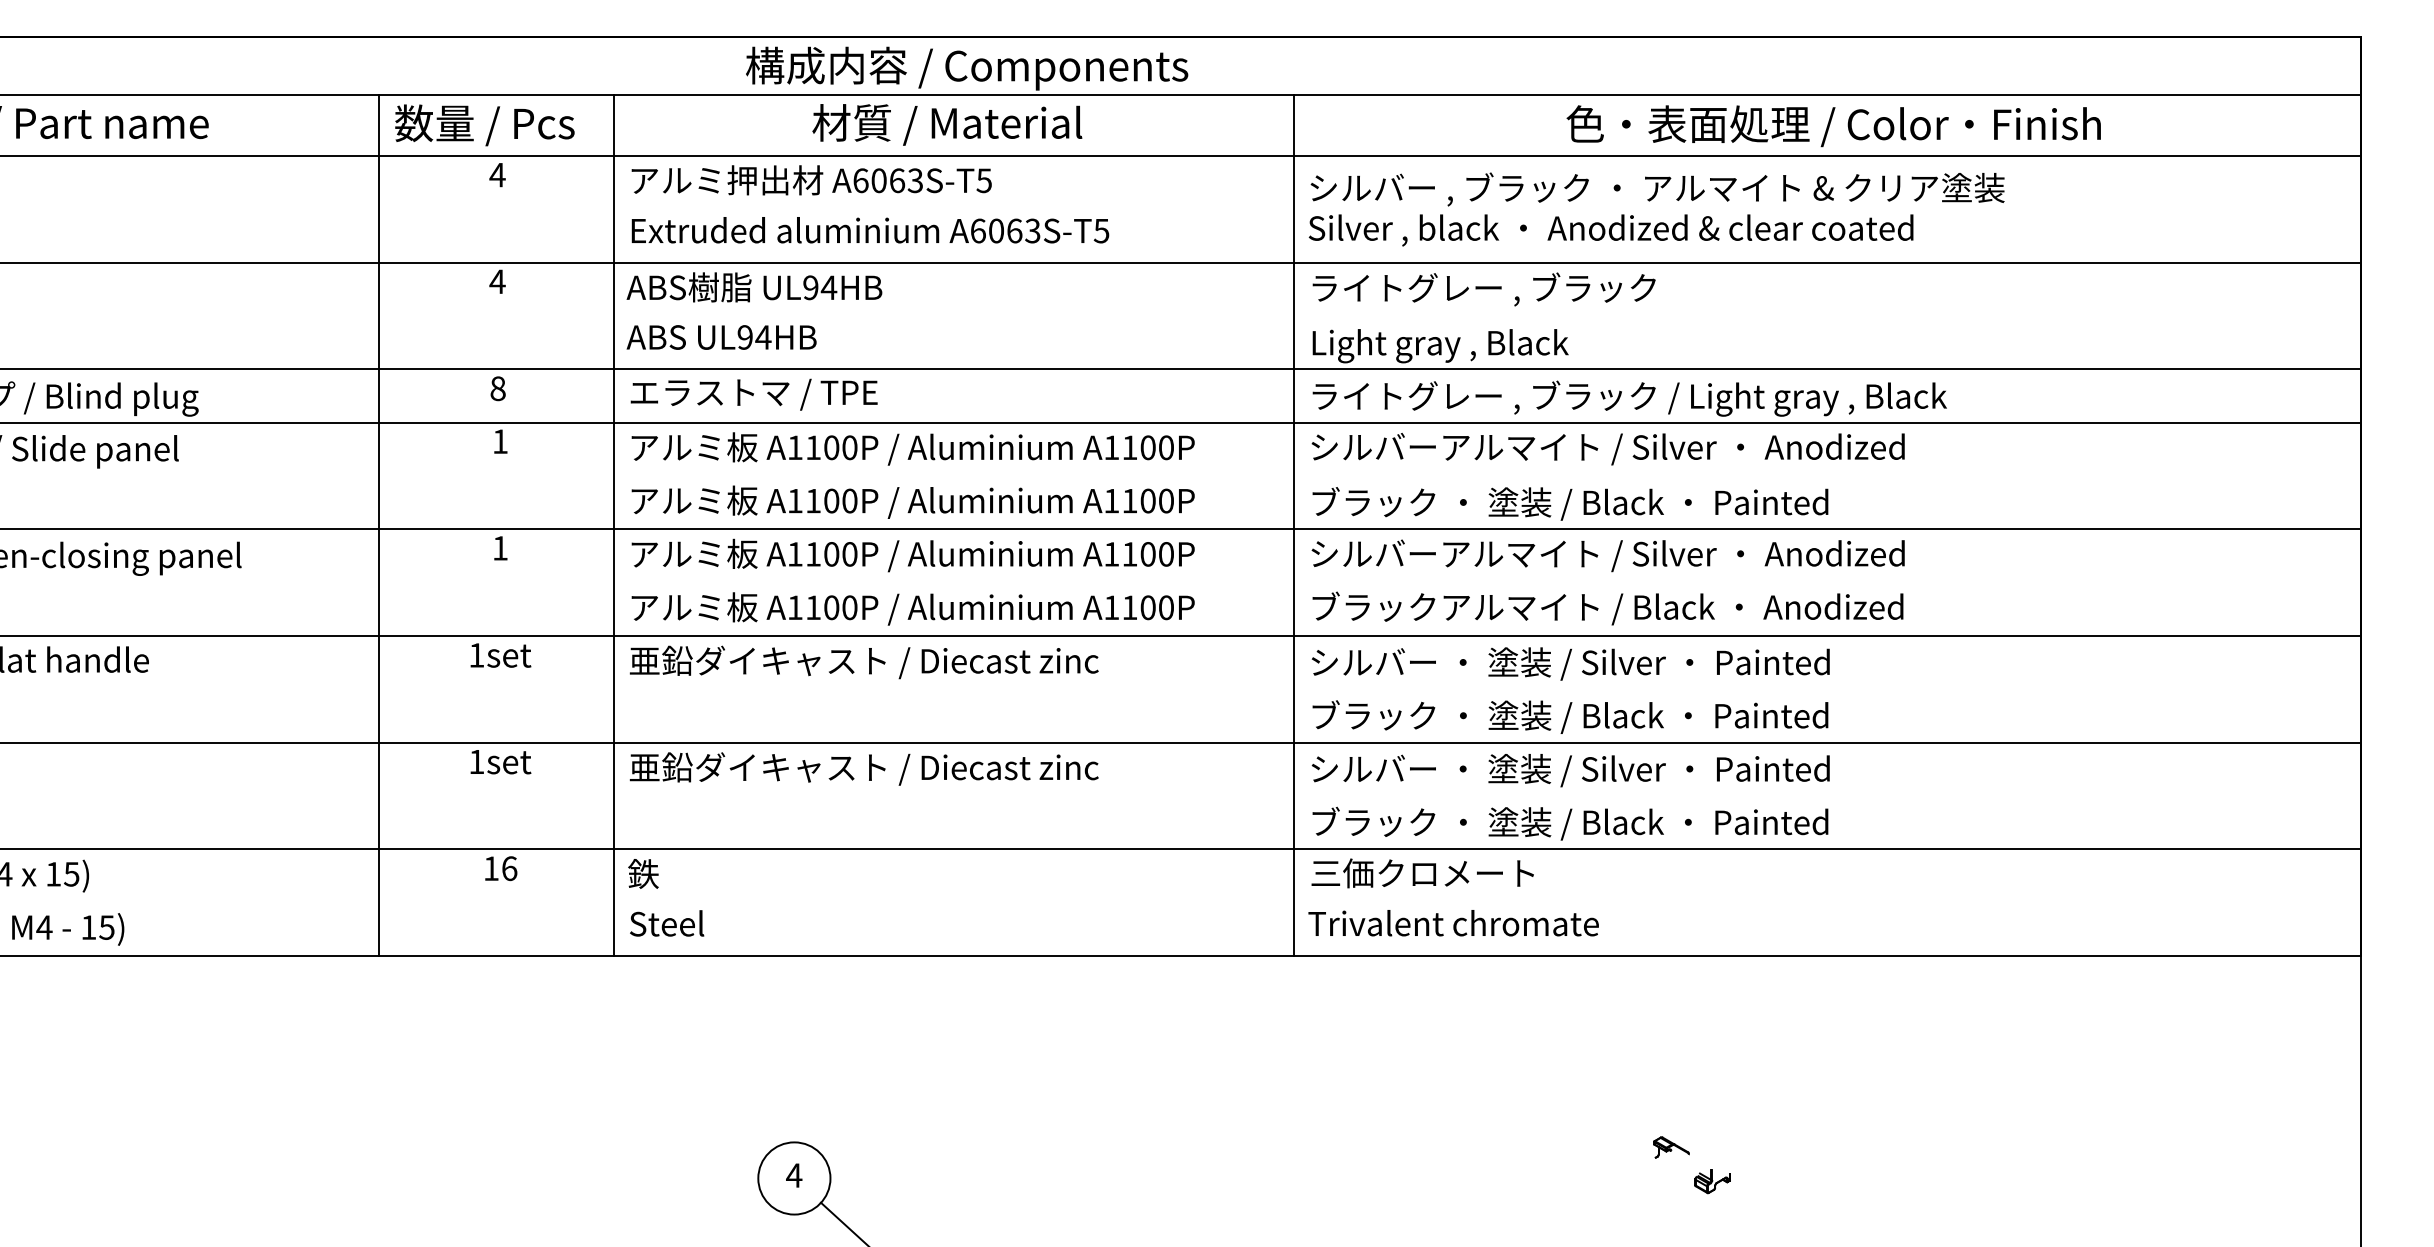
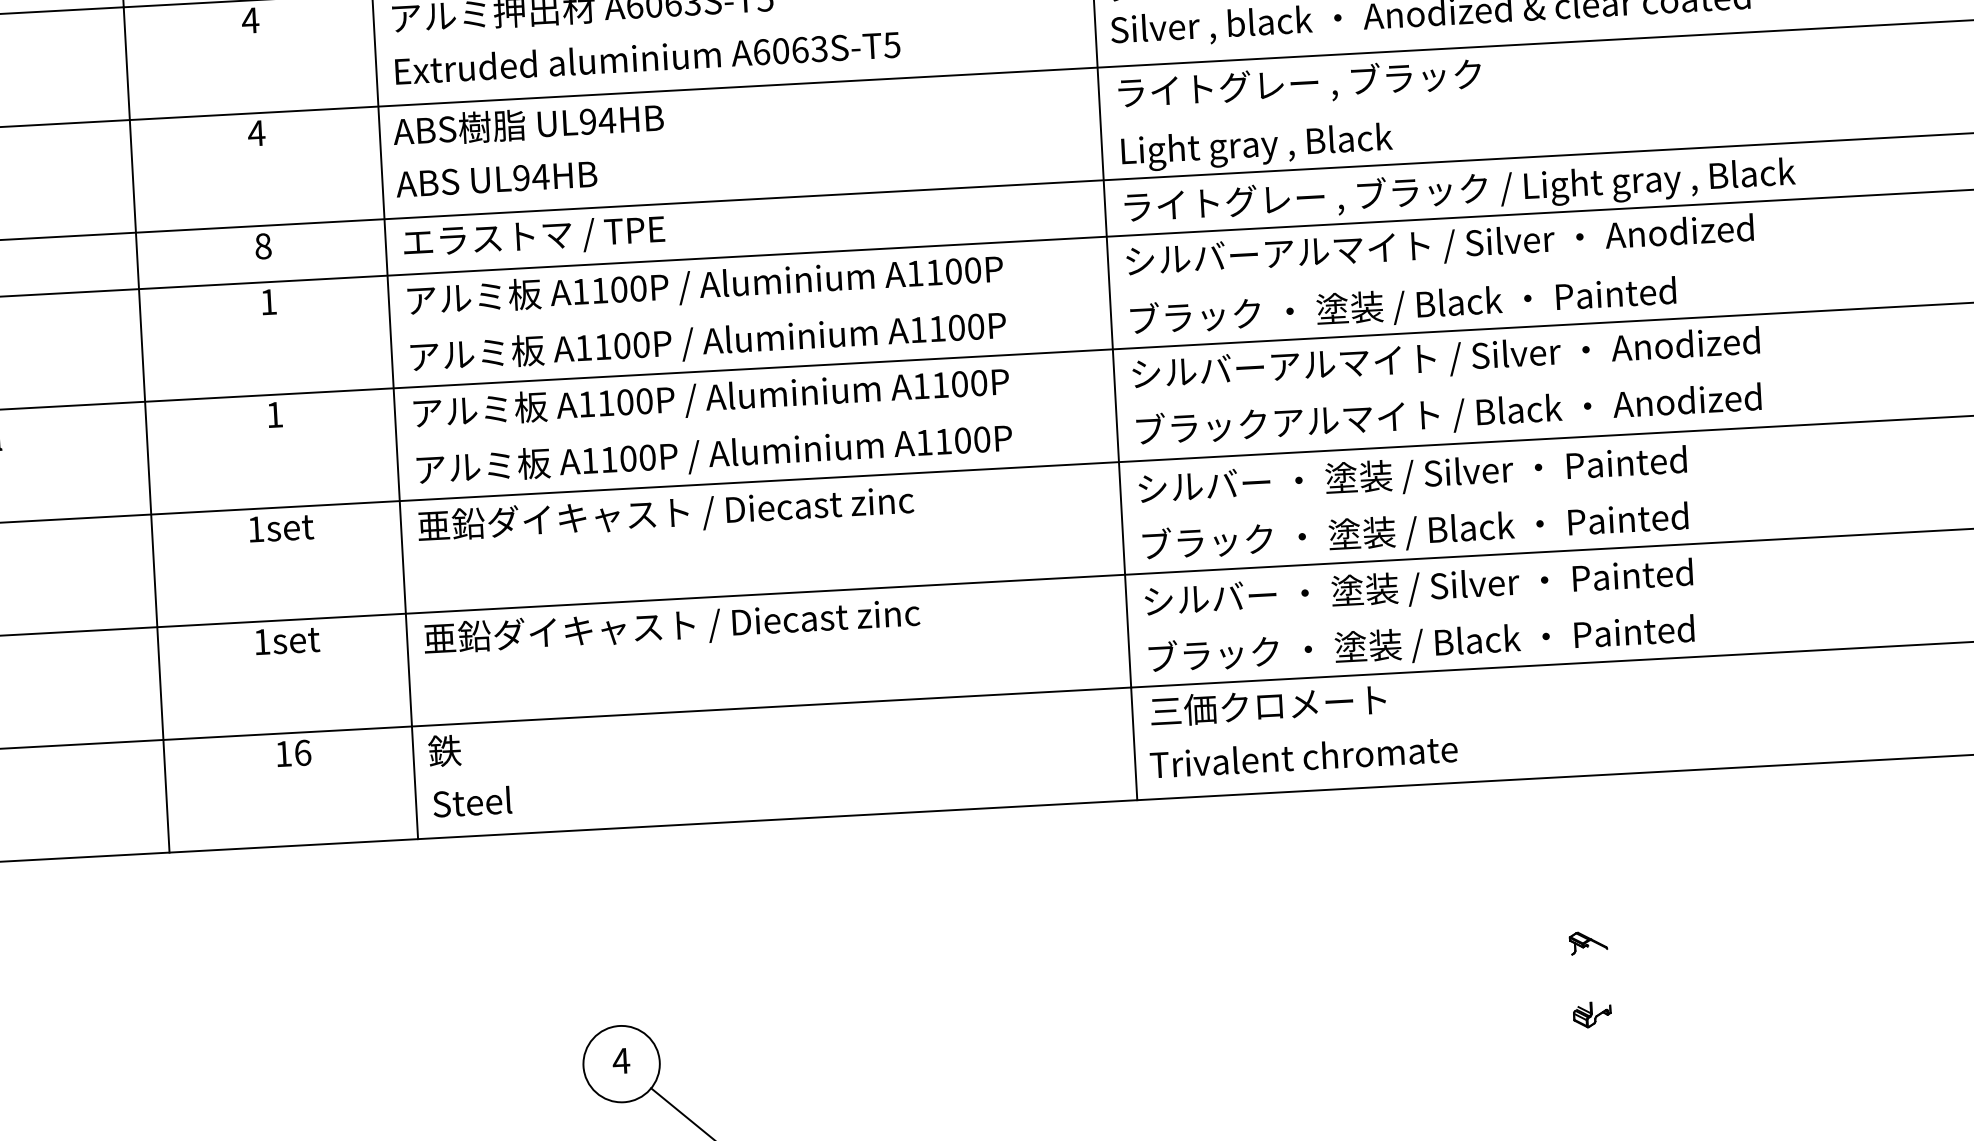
part: (1671, 1147) -> (1588, 942), moved

